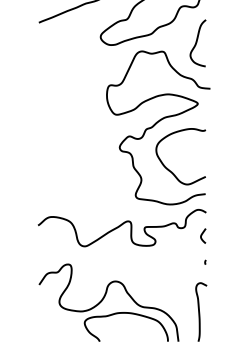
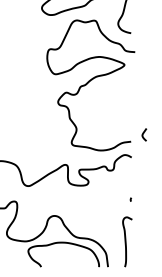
curve: (168, 168) -> (99, 119), removed
curve: (202, 235) -> (143, 134), moved

